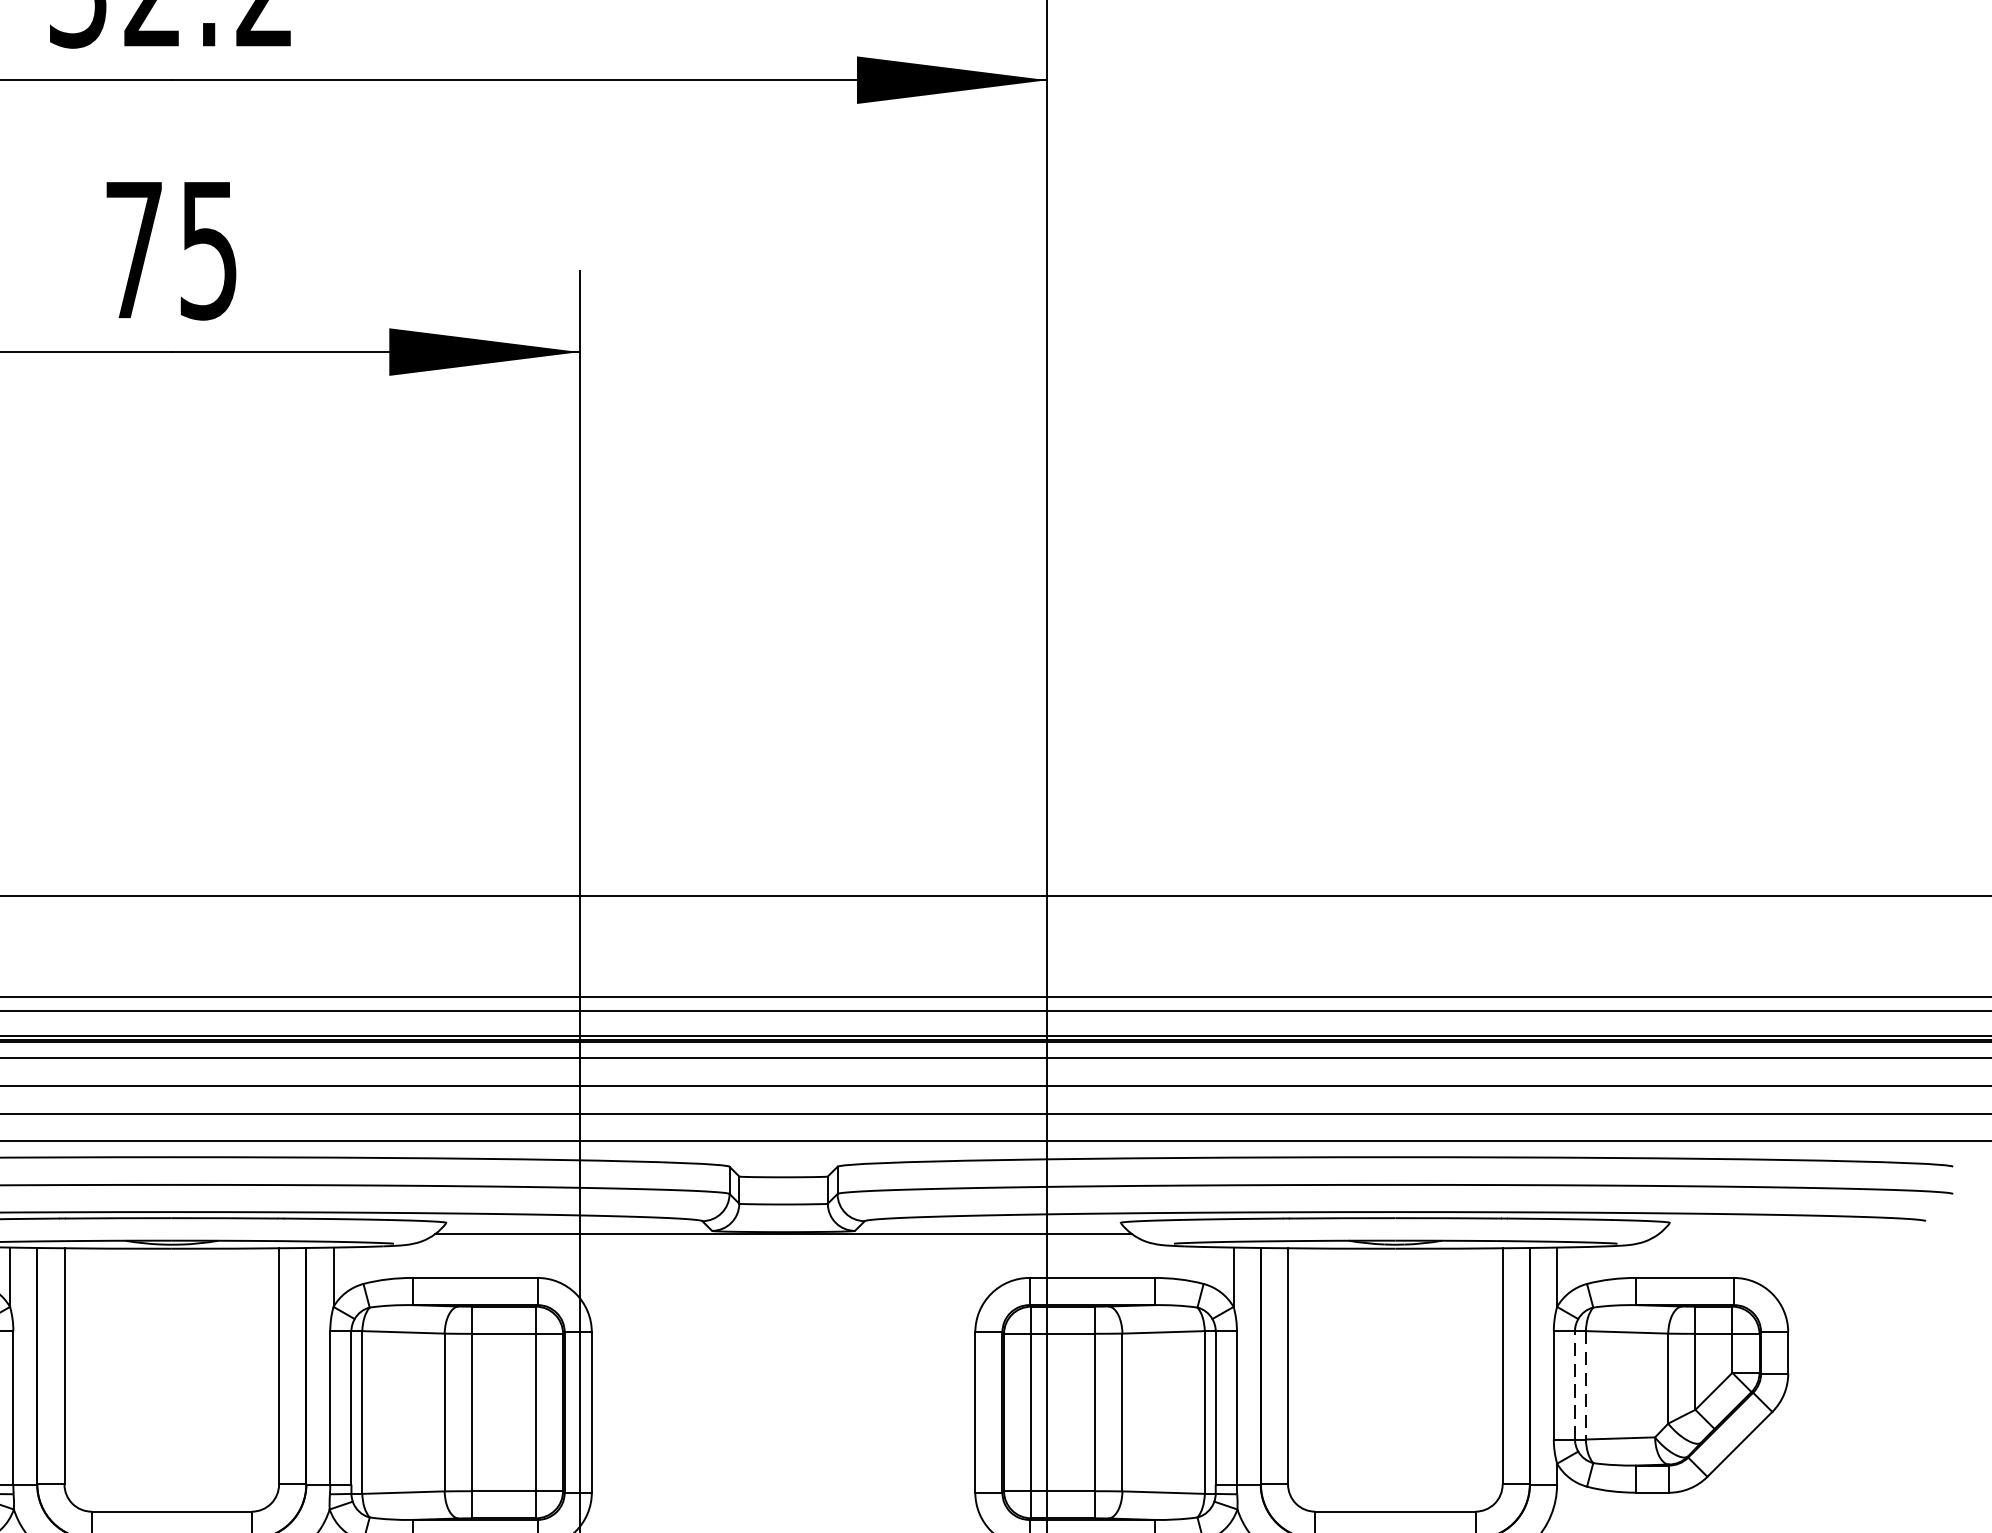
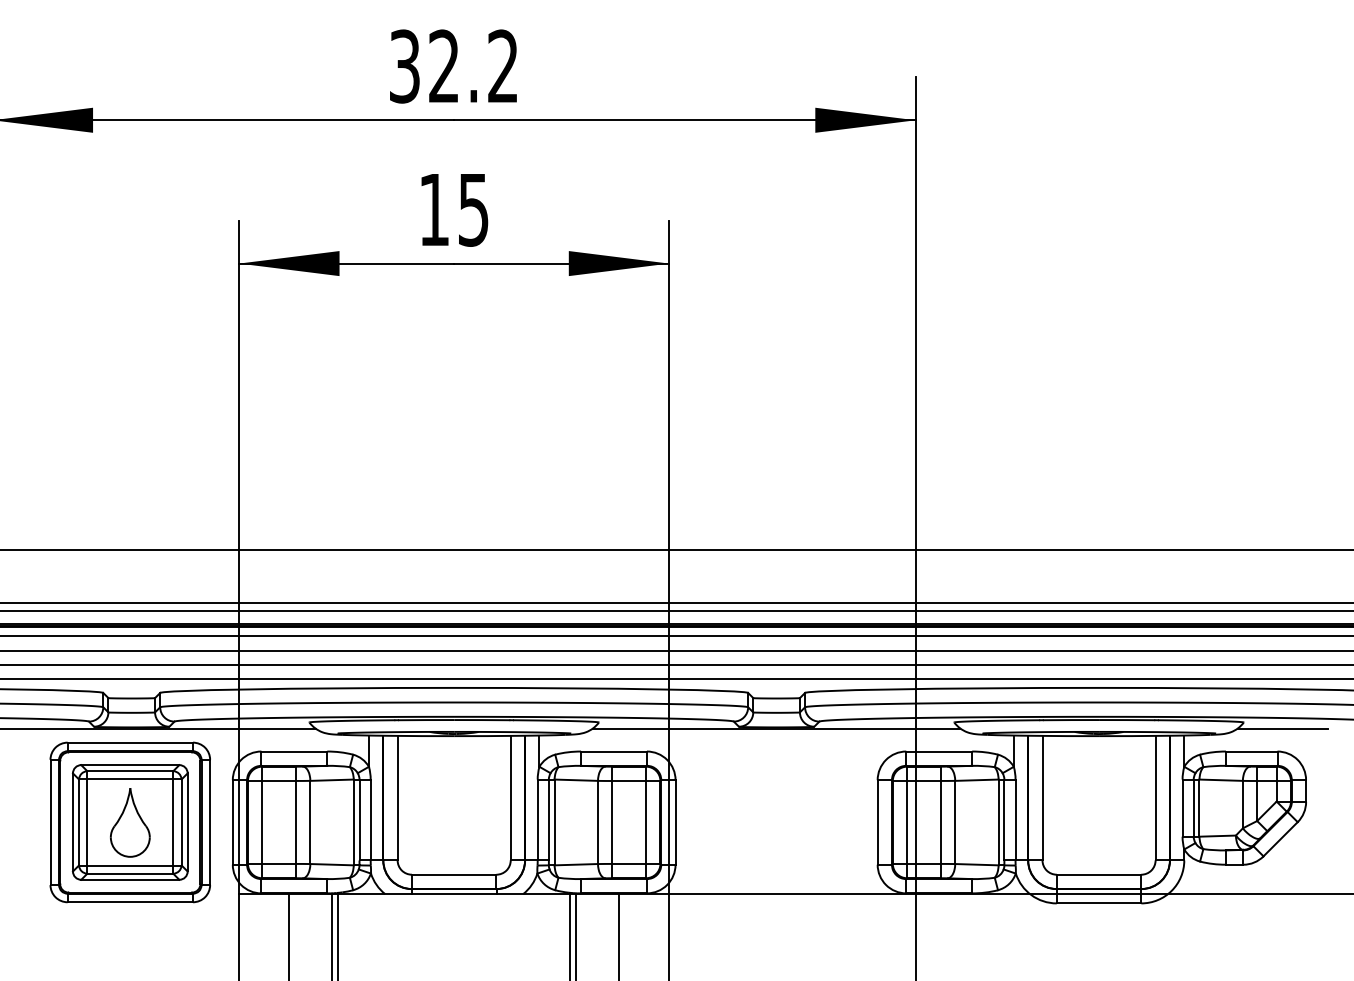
text: (132, 249) -> (433, 209), 75 -> 15
line: (1743, 1234) -> (1282, 728), added
line: (1574, 1386) -> (1193, 808), dashed -> solid
line: (1585, 1386) -> (1199, 808), dashed -> solid

